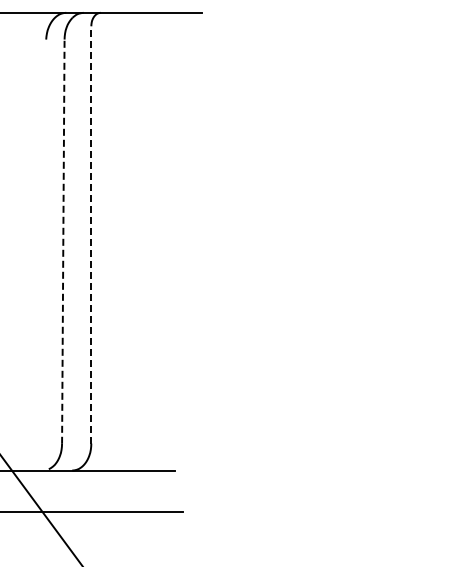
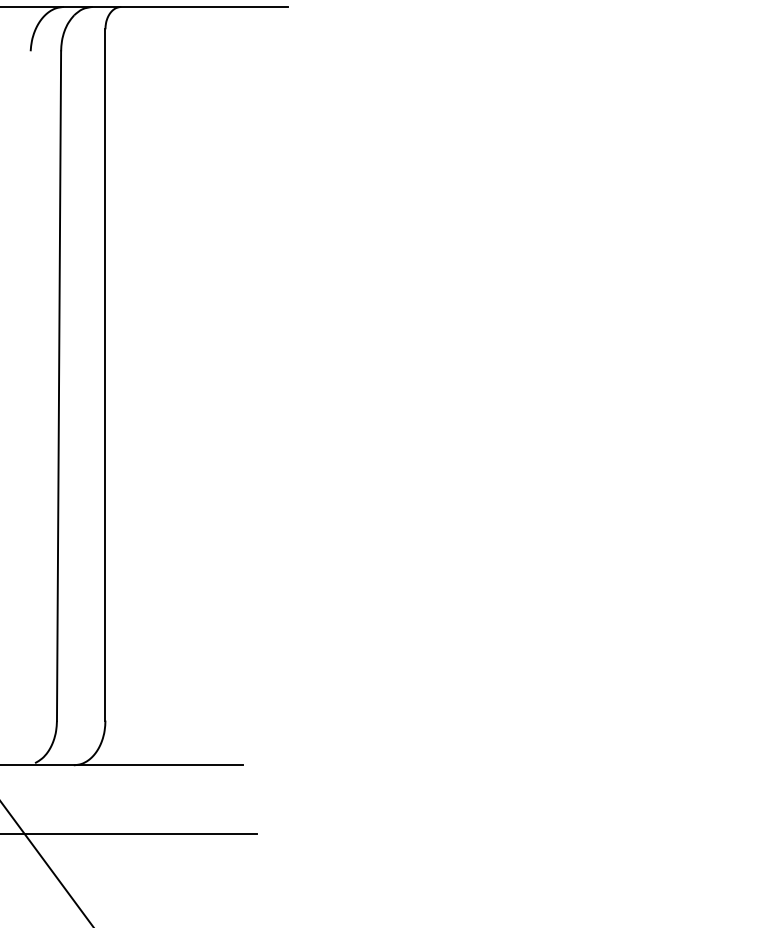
line: (91, 234) -> (105, 374), dashed -> solid
line: (63, 241) -> (59, 385), dashed -> solid

